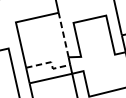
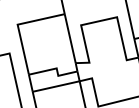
line: (63, 34) -> (70, 38), dashed -> solid
line: (51, 62) -> (56, 68), dashed -> solid

